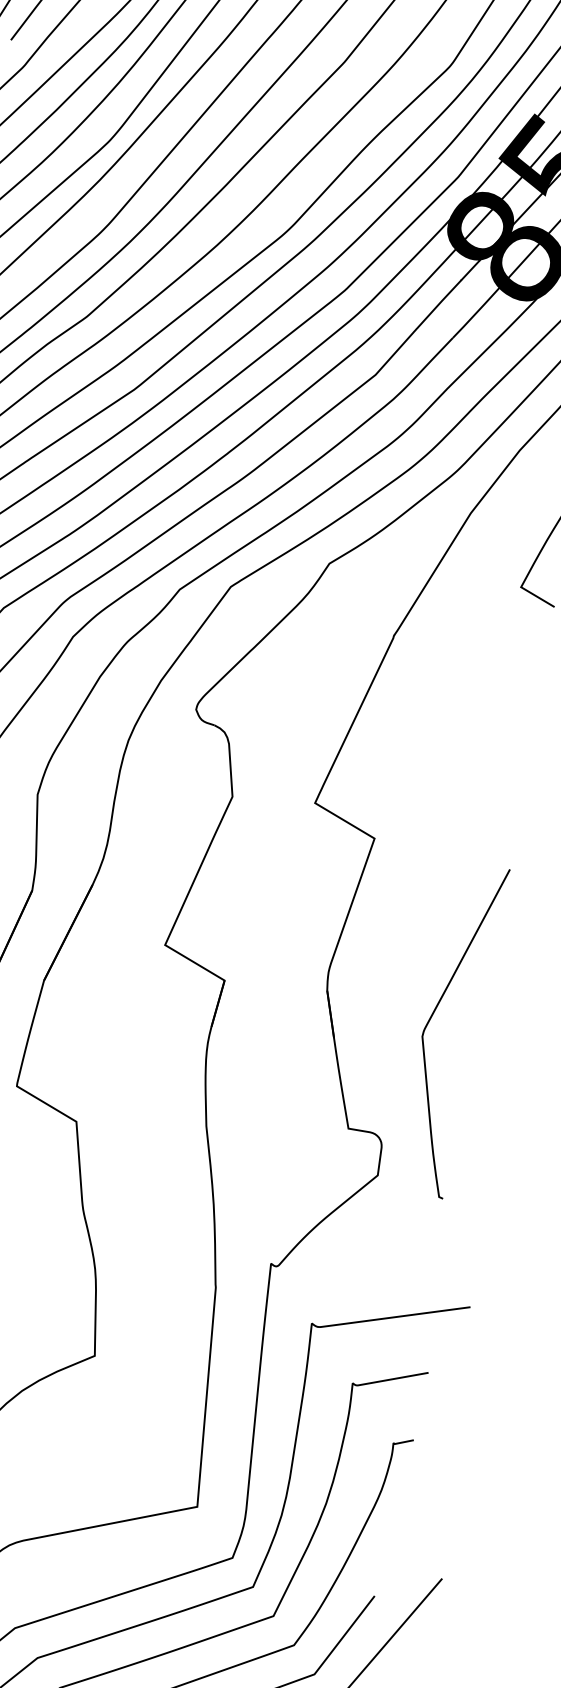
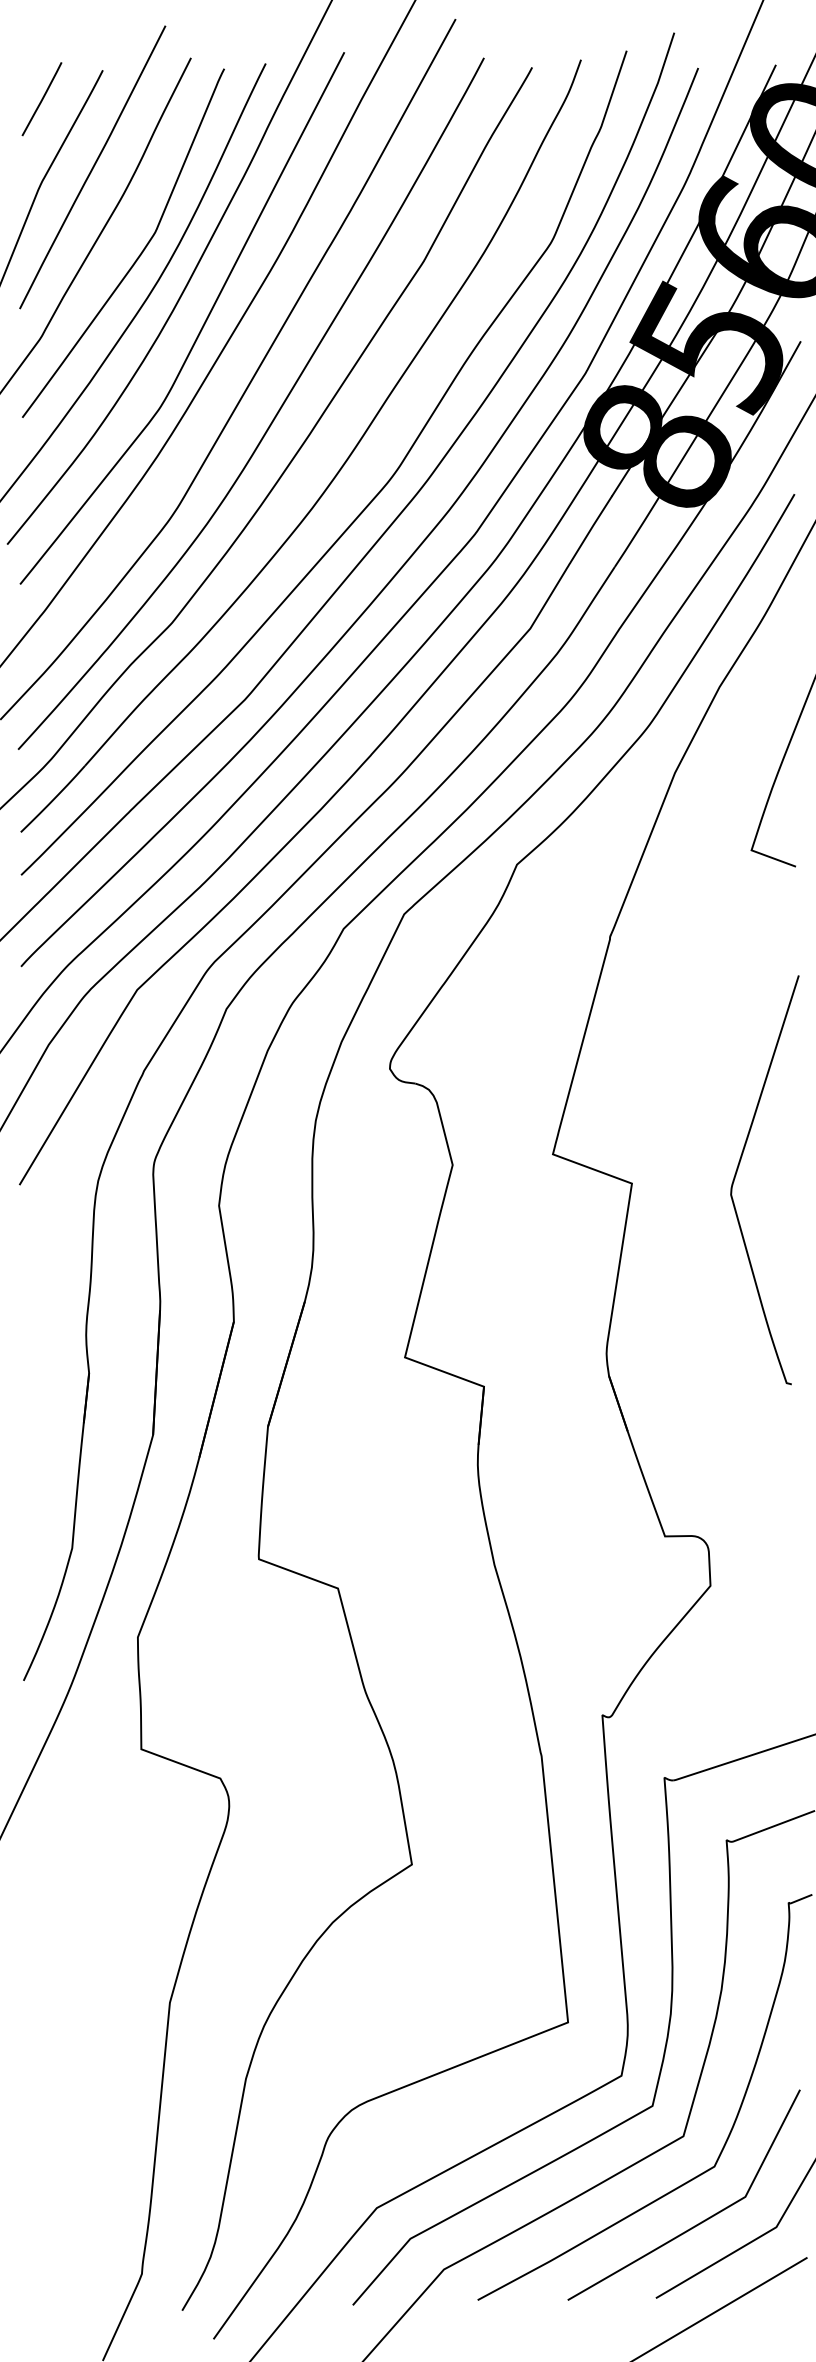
curve: (430, 1019) -> (737, 1172), moved

